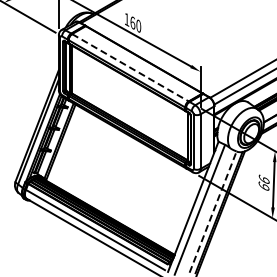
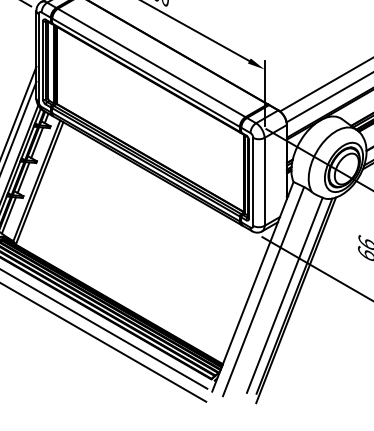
line: (130, 68) -> (151, 64), dashed -> solid
line: (213, 211) -> (285, 294), dashed -> solid

